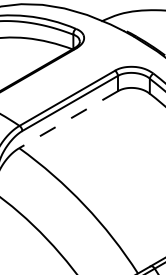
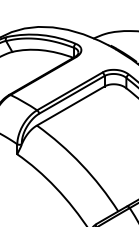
line: (68, 120) -> (70, 106), dashed -> solid

